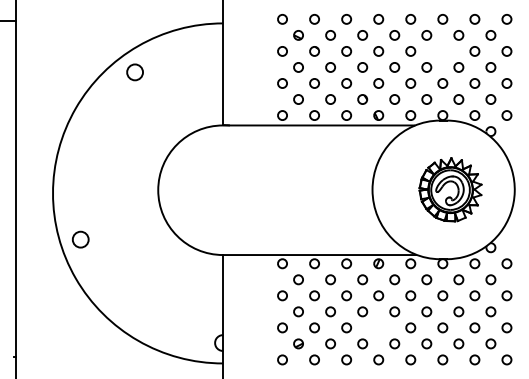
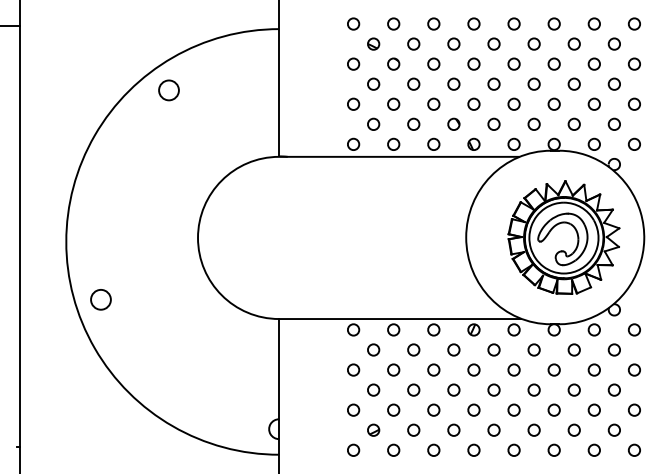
circle: (442, 51) -> (553, 64), added
part: (450, 189) -> (563, 237), size x1.43
circle: (378, 327) -> (473, 409), added

